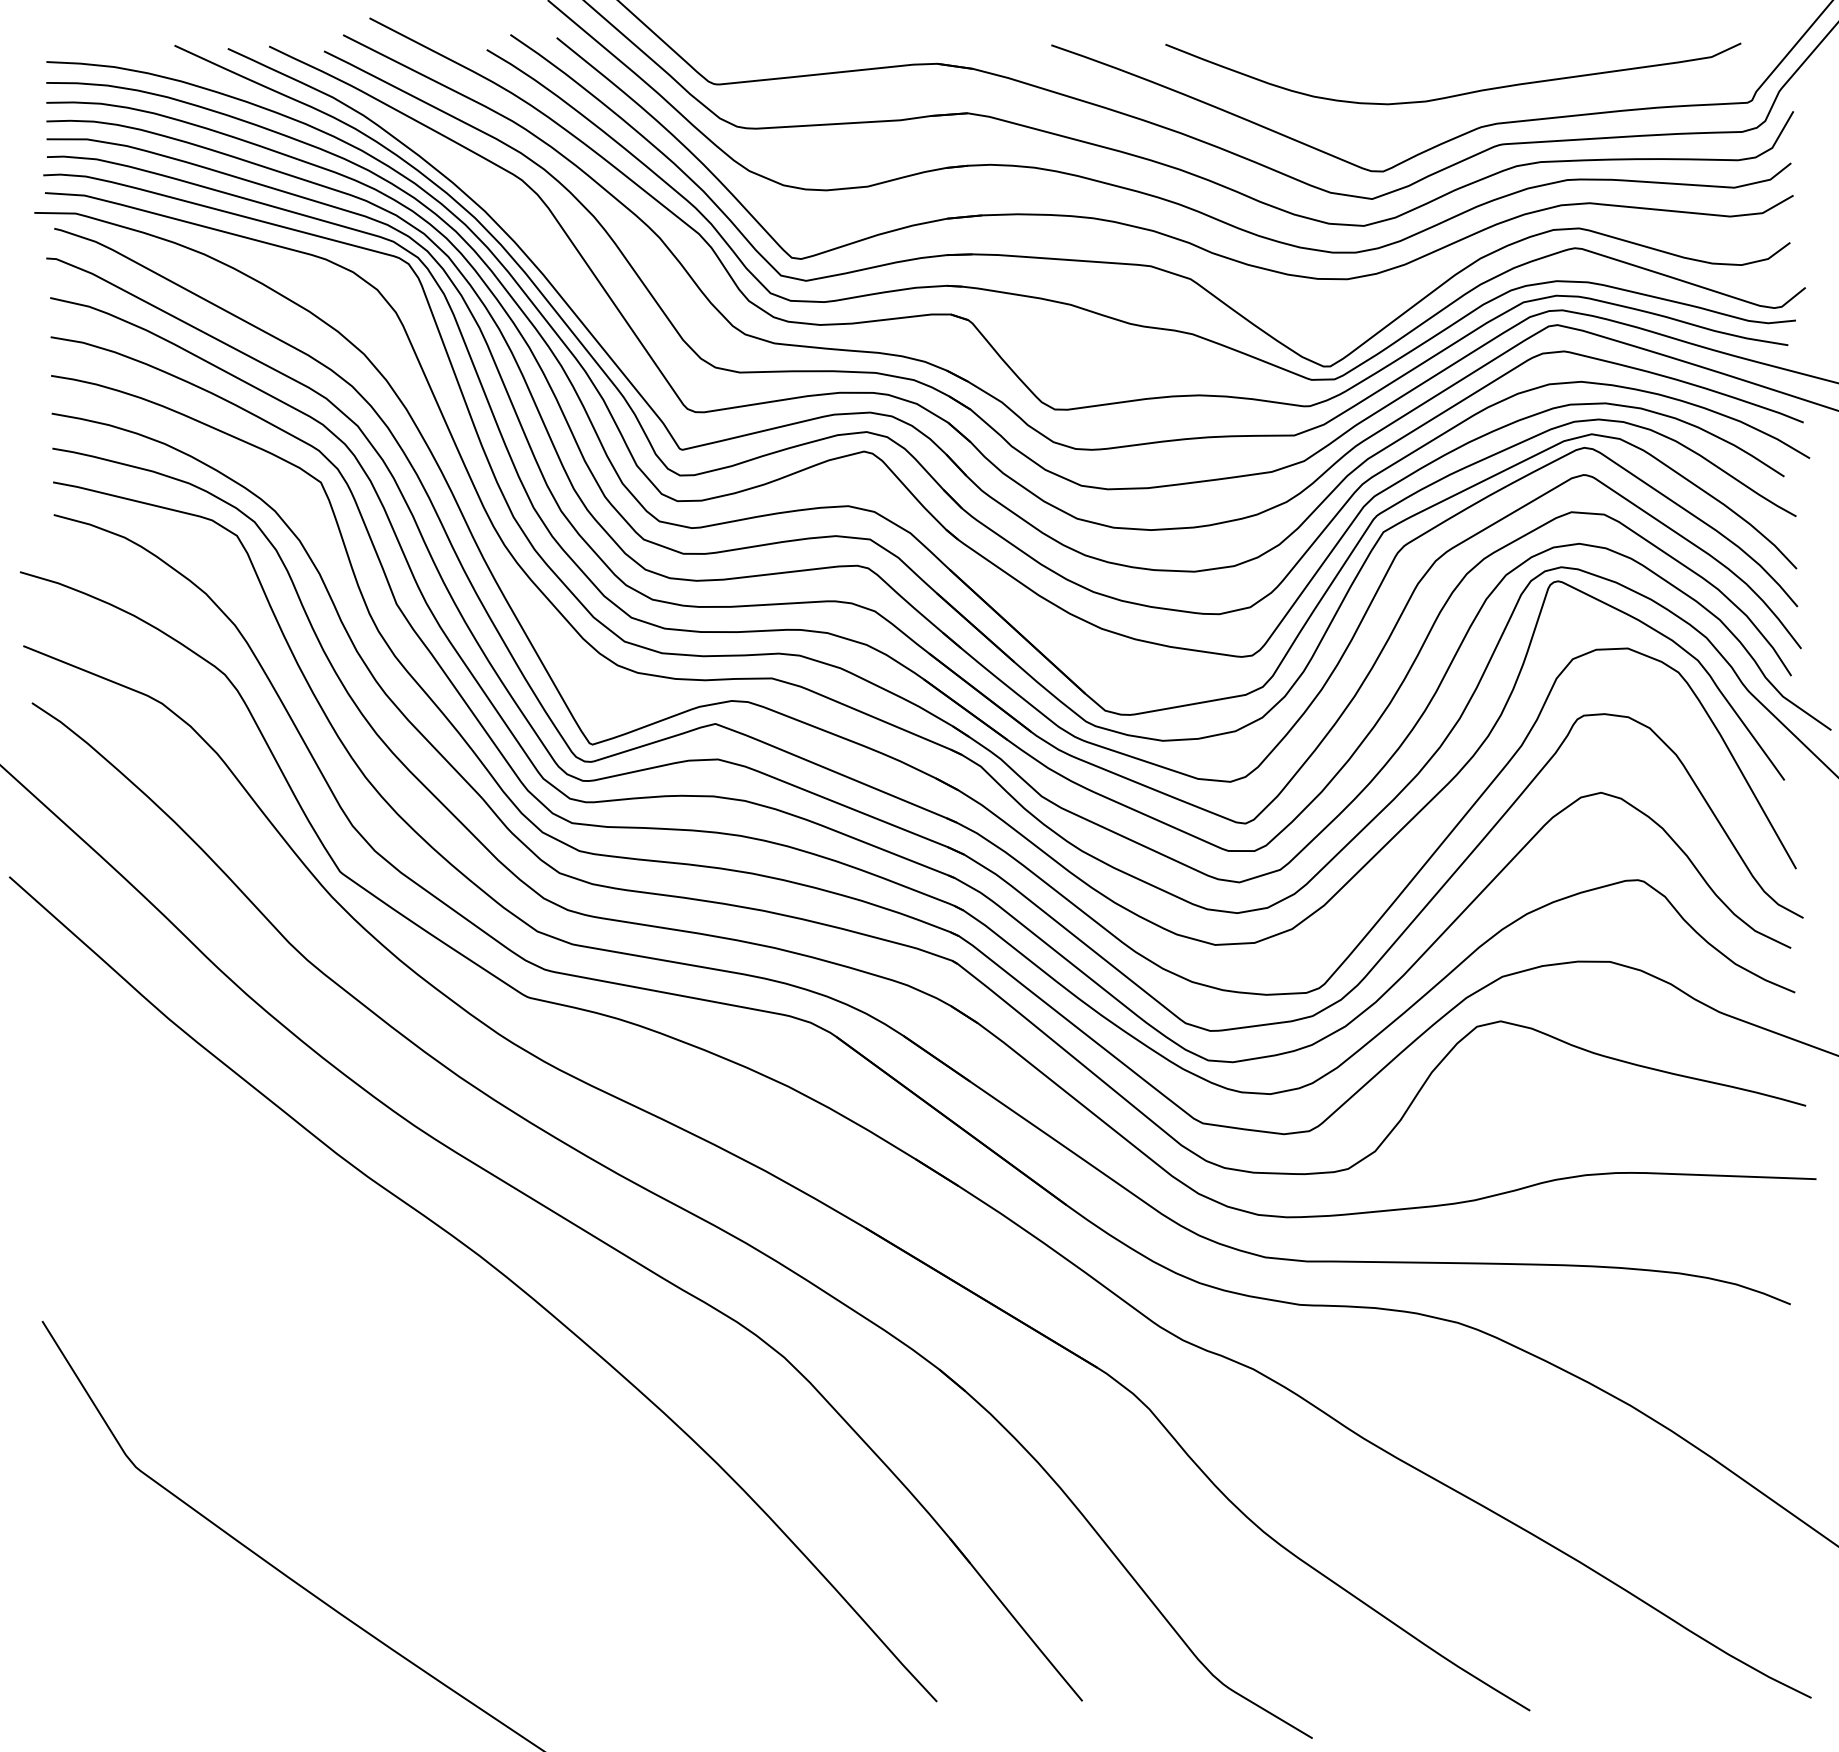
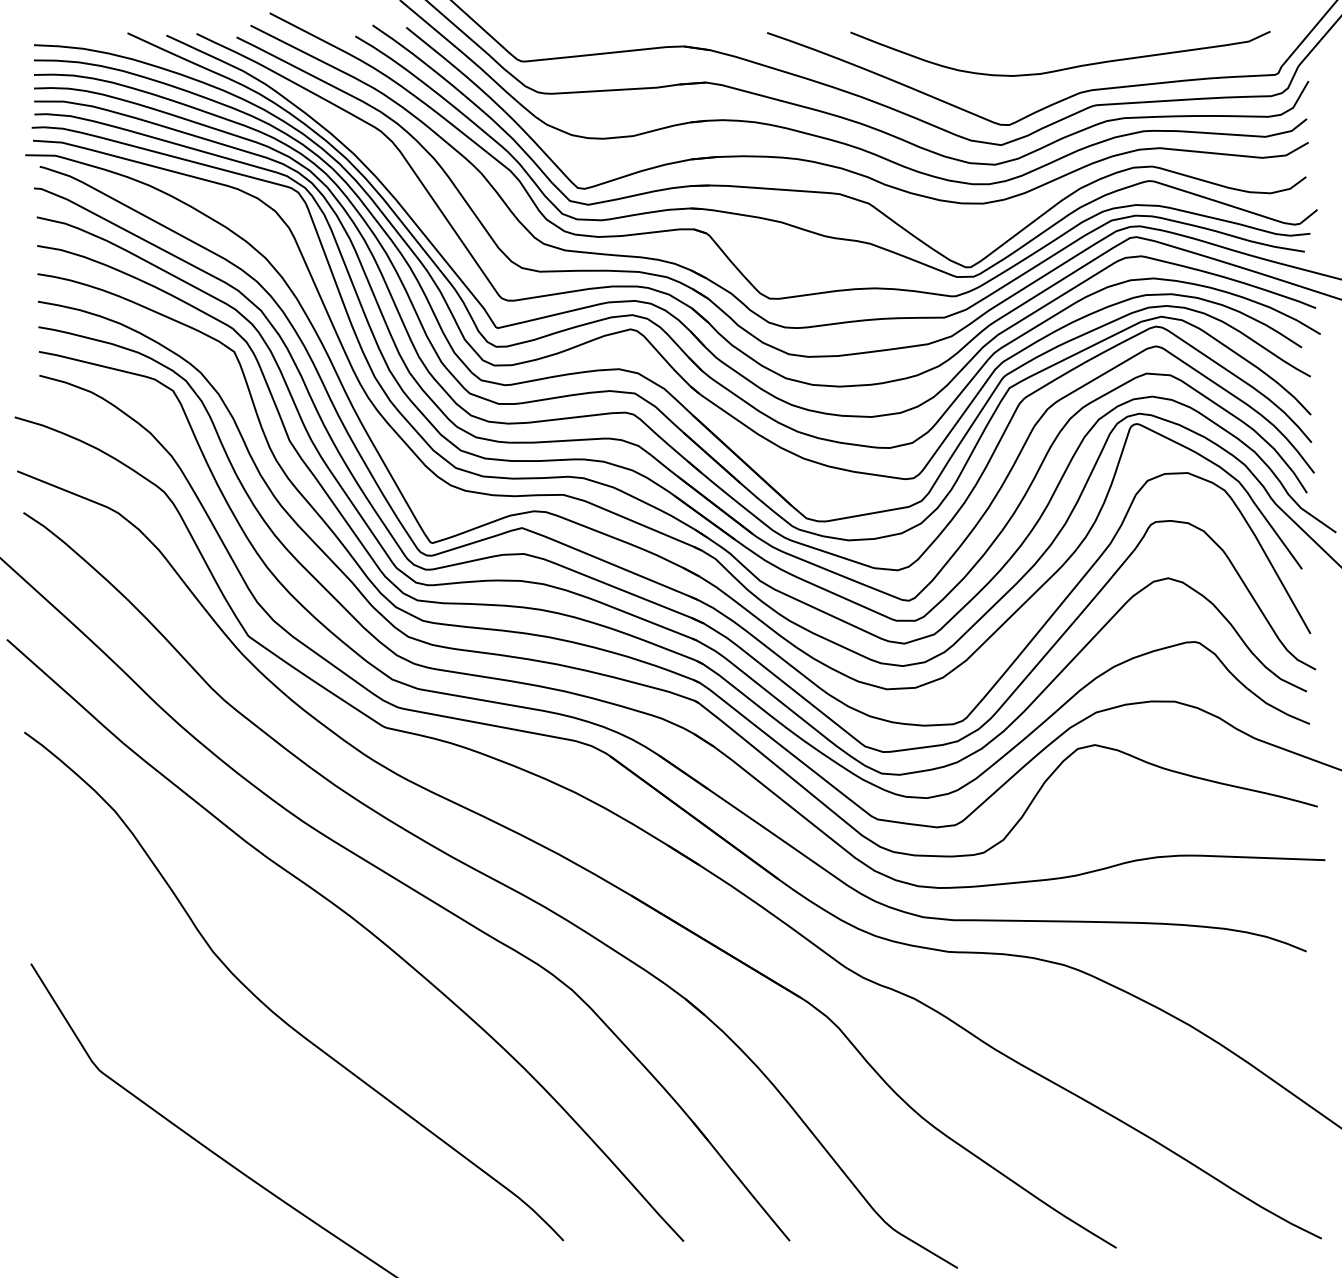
curve: (378, 1389) -> (276, 1013), added

